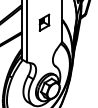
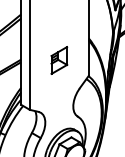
part: (44, 22) -> (59, 60), moved

